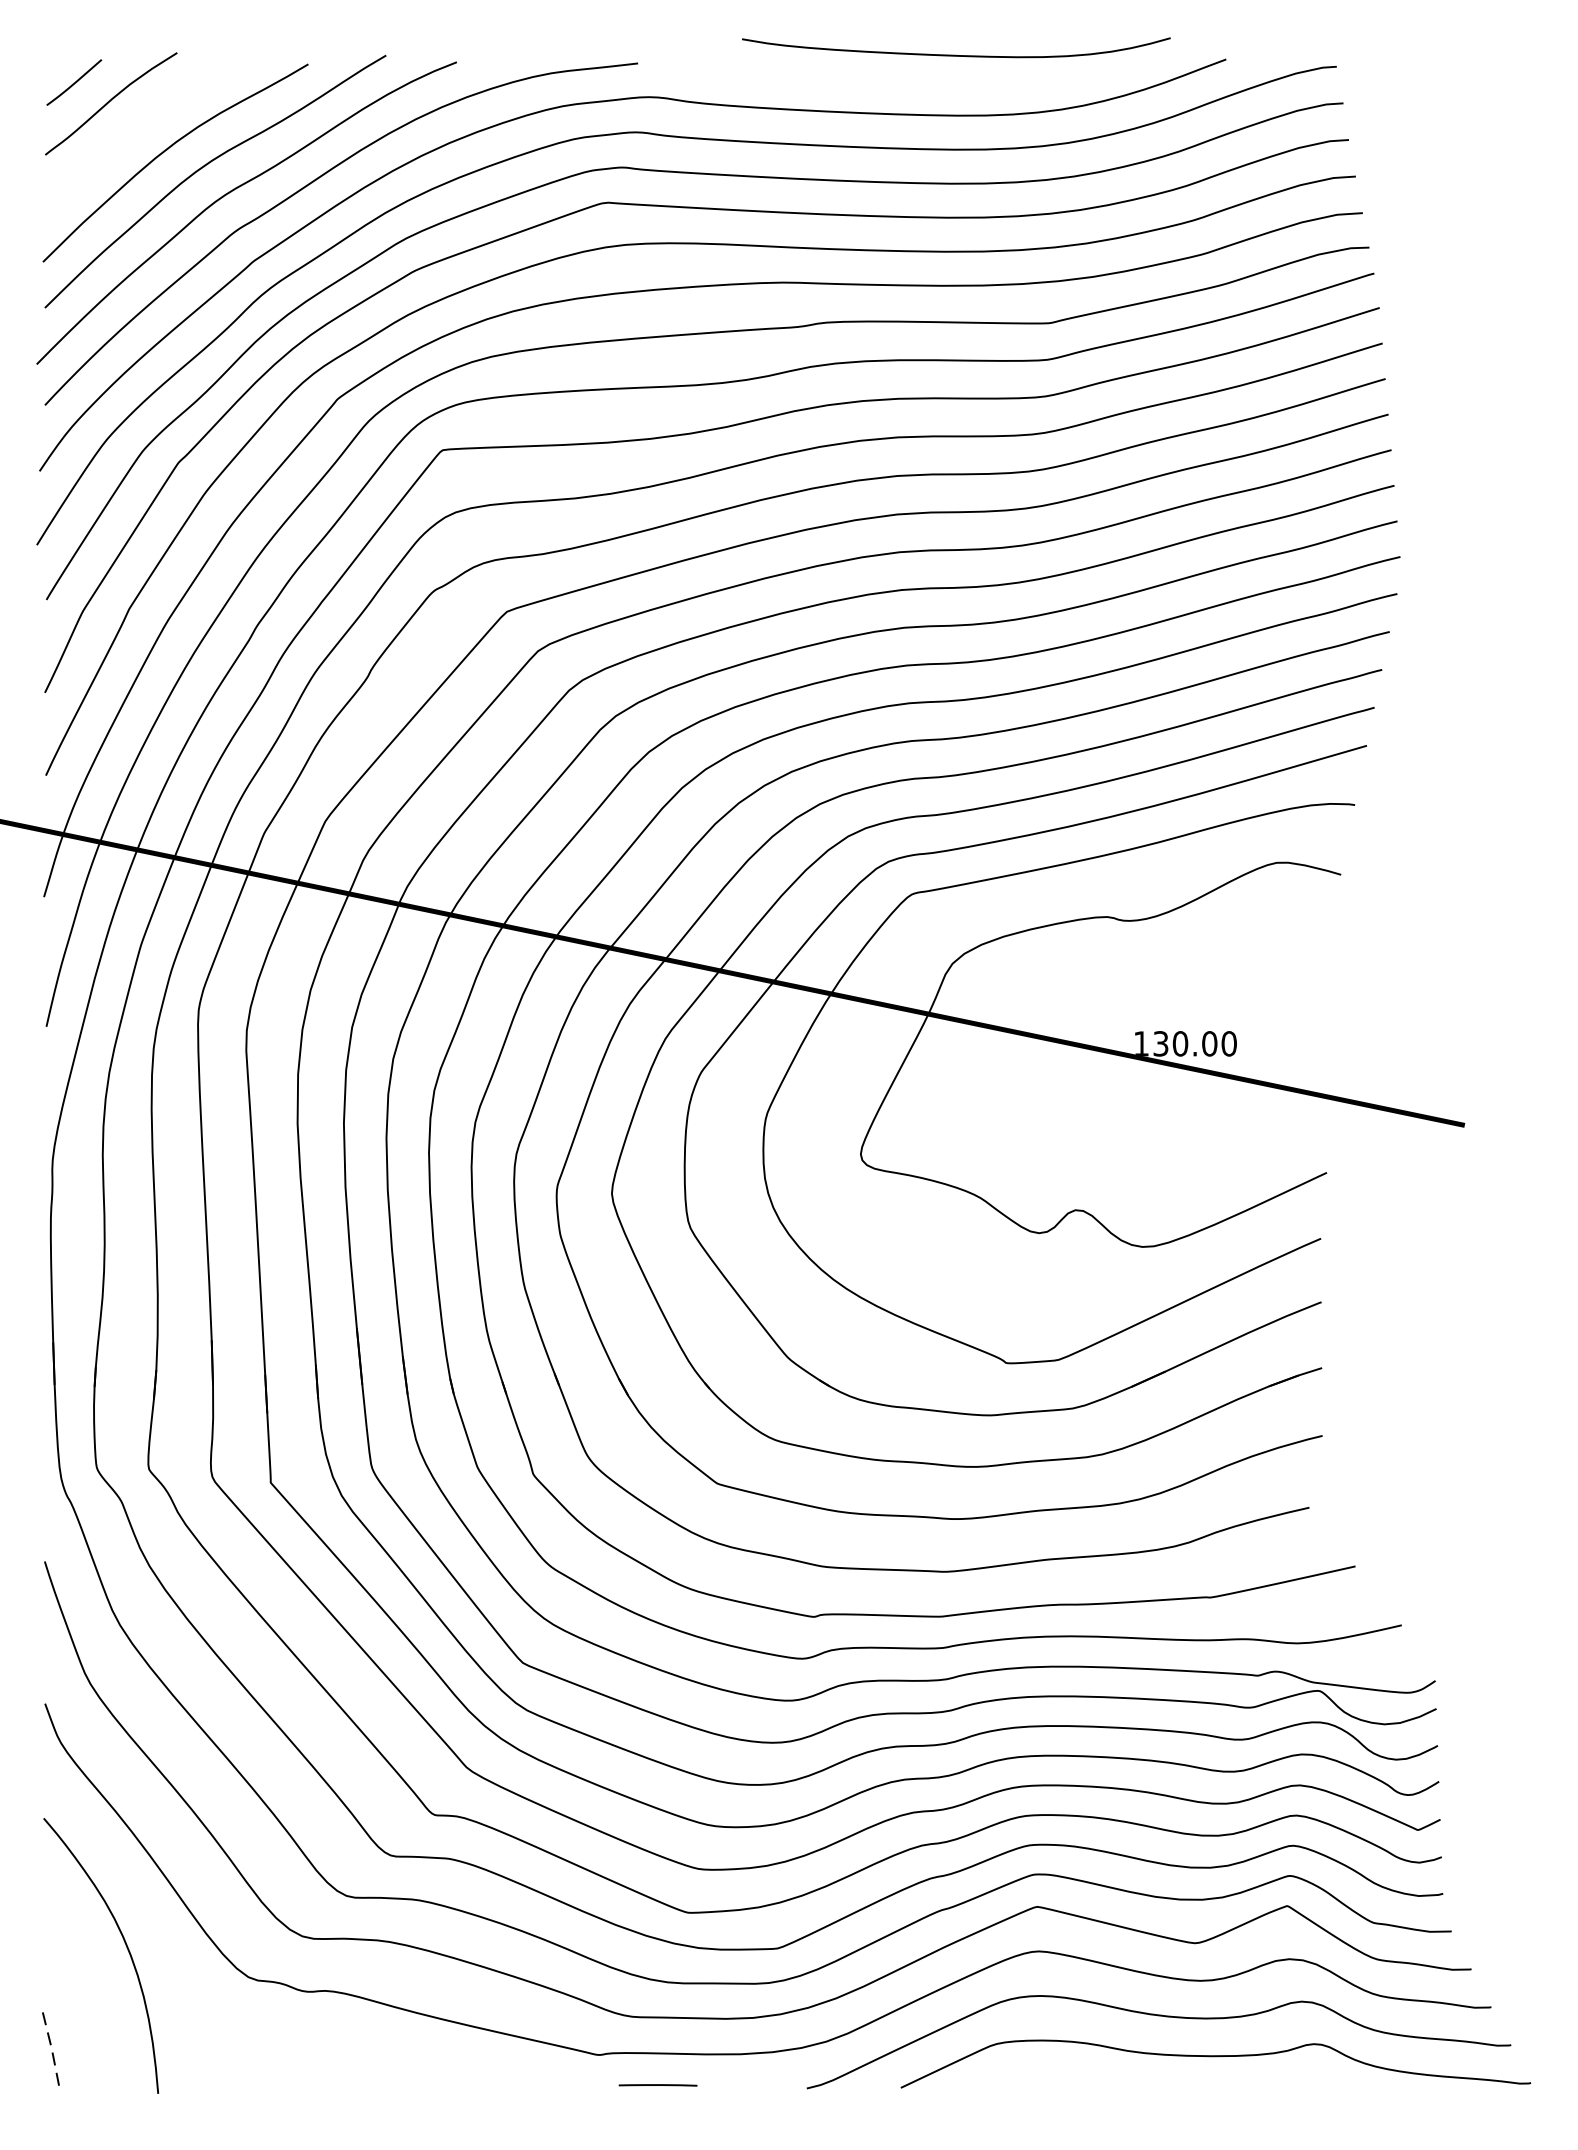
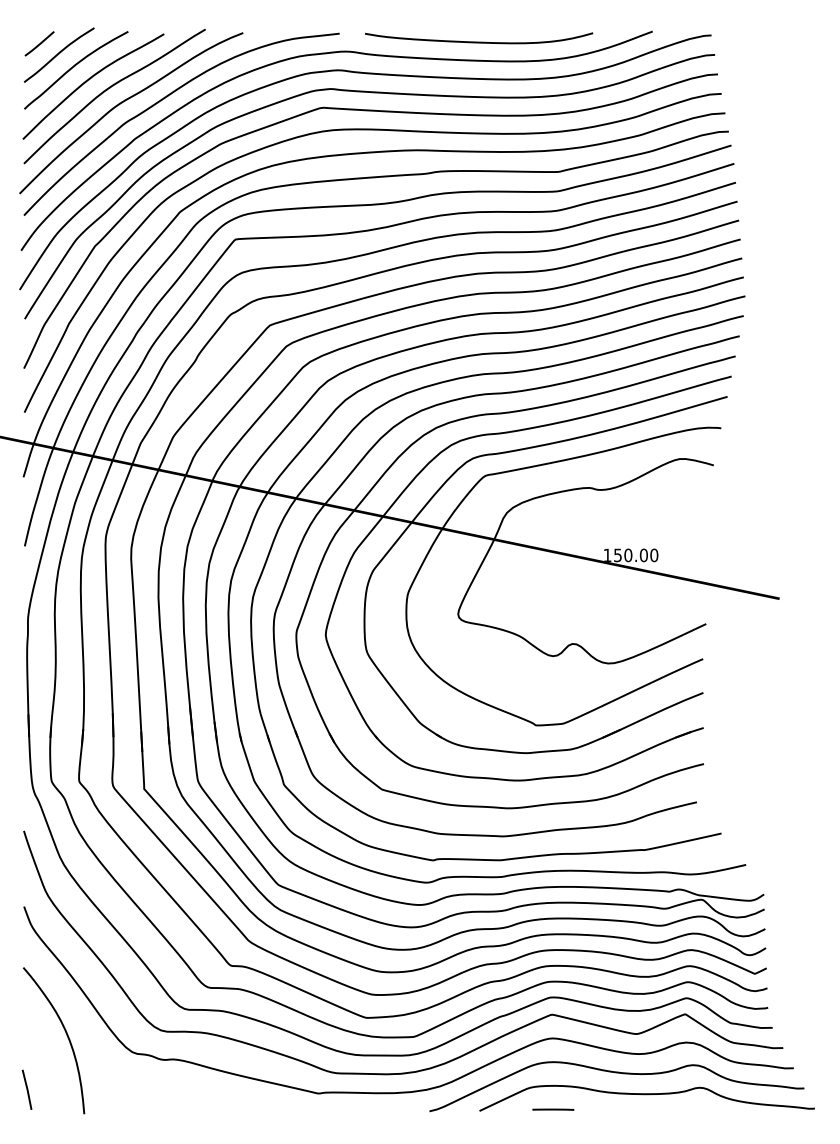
curve: (957, 53) -> (479, 41), moved
curve: (139, 127) -> (74, 67), added
text: (1160, 1042) -> (617, 554), 130.00 -> 150.00
line: (51, 2049) -> (27, 1090), dashed -> solid
line: (658, 2084) -> (553, 1109), moved

